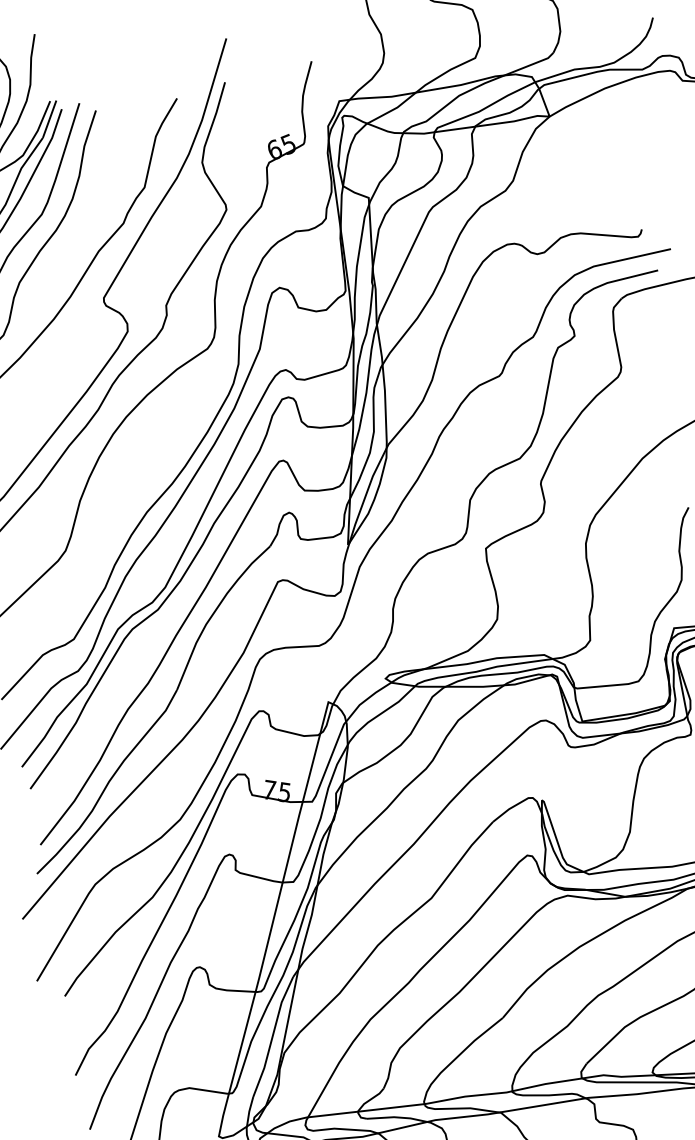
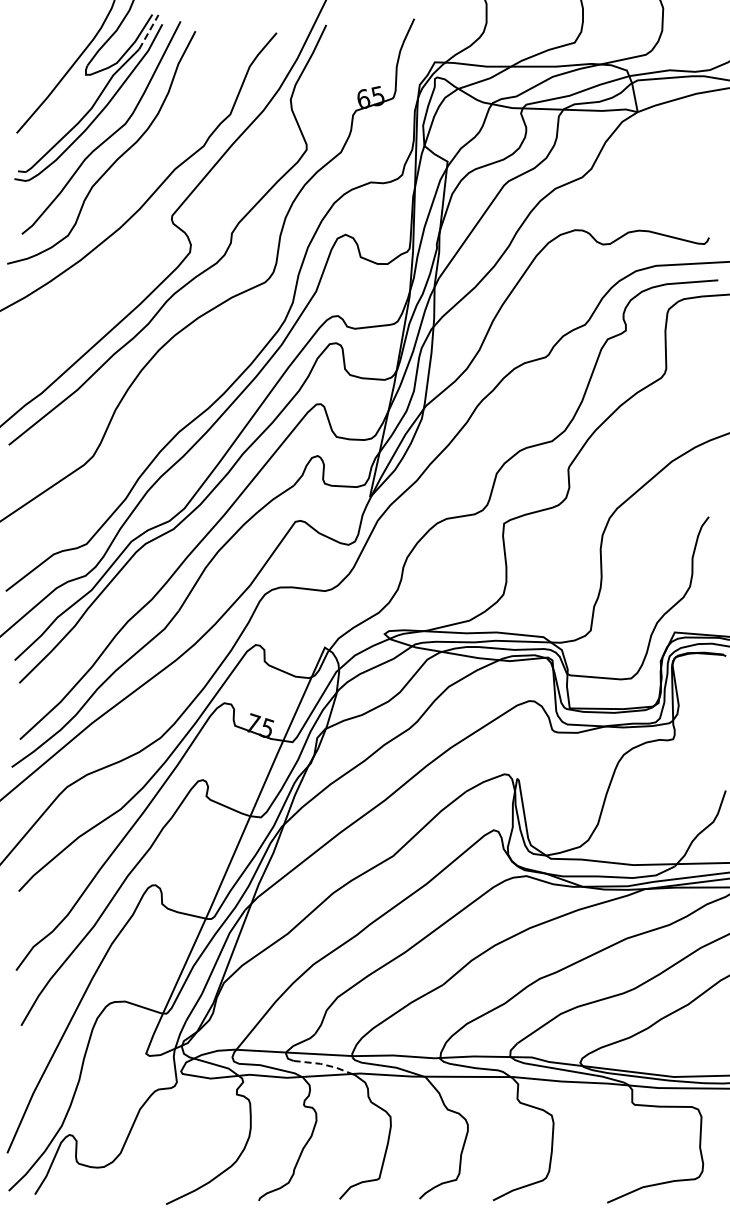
line: (49, 119) -> (148, 32), solid -> dashed
line: (398, 1117) -> (324, 1064), solid -> dashed

